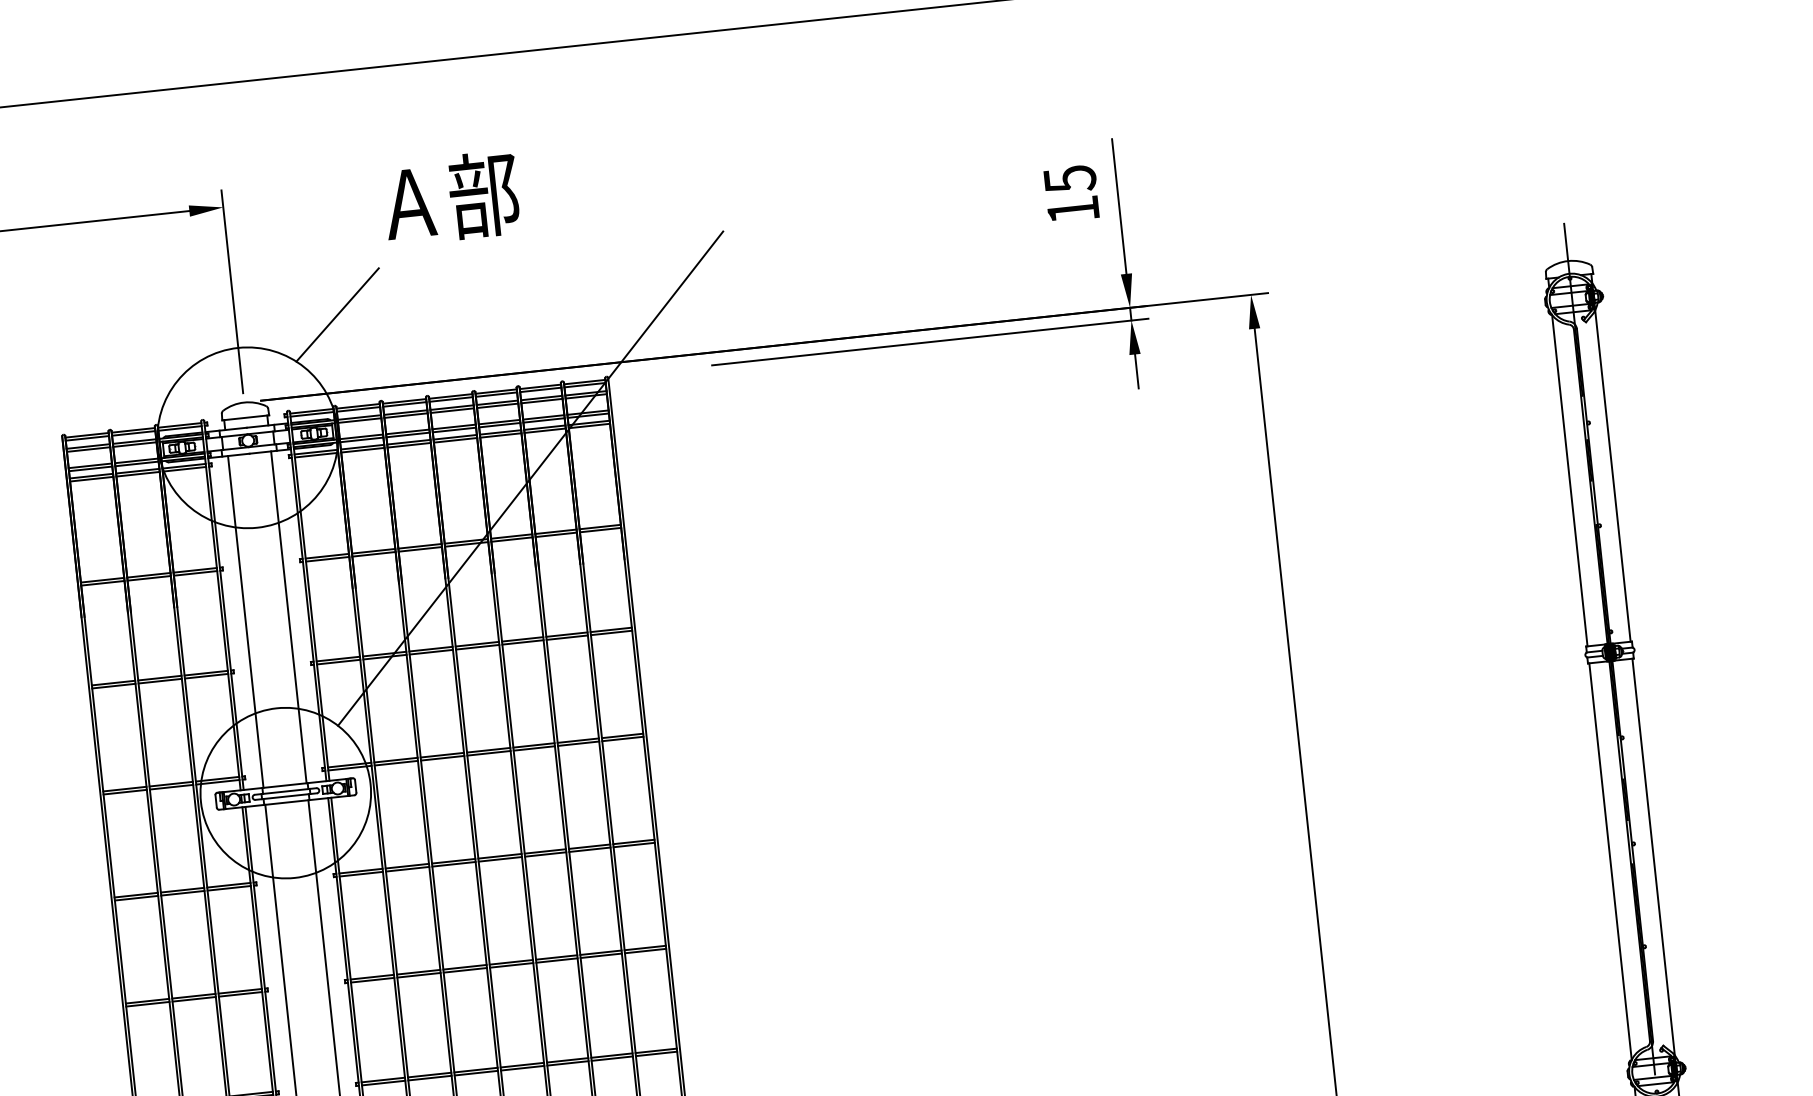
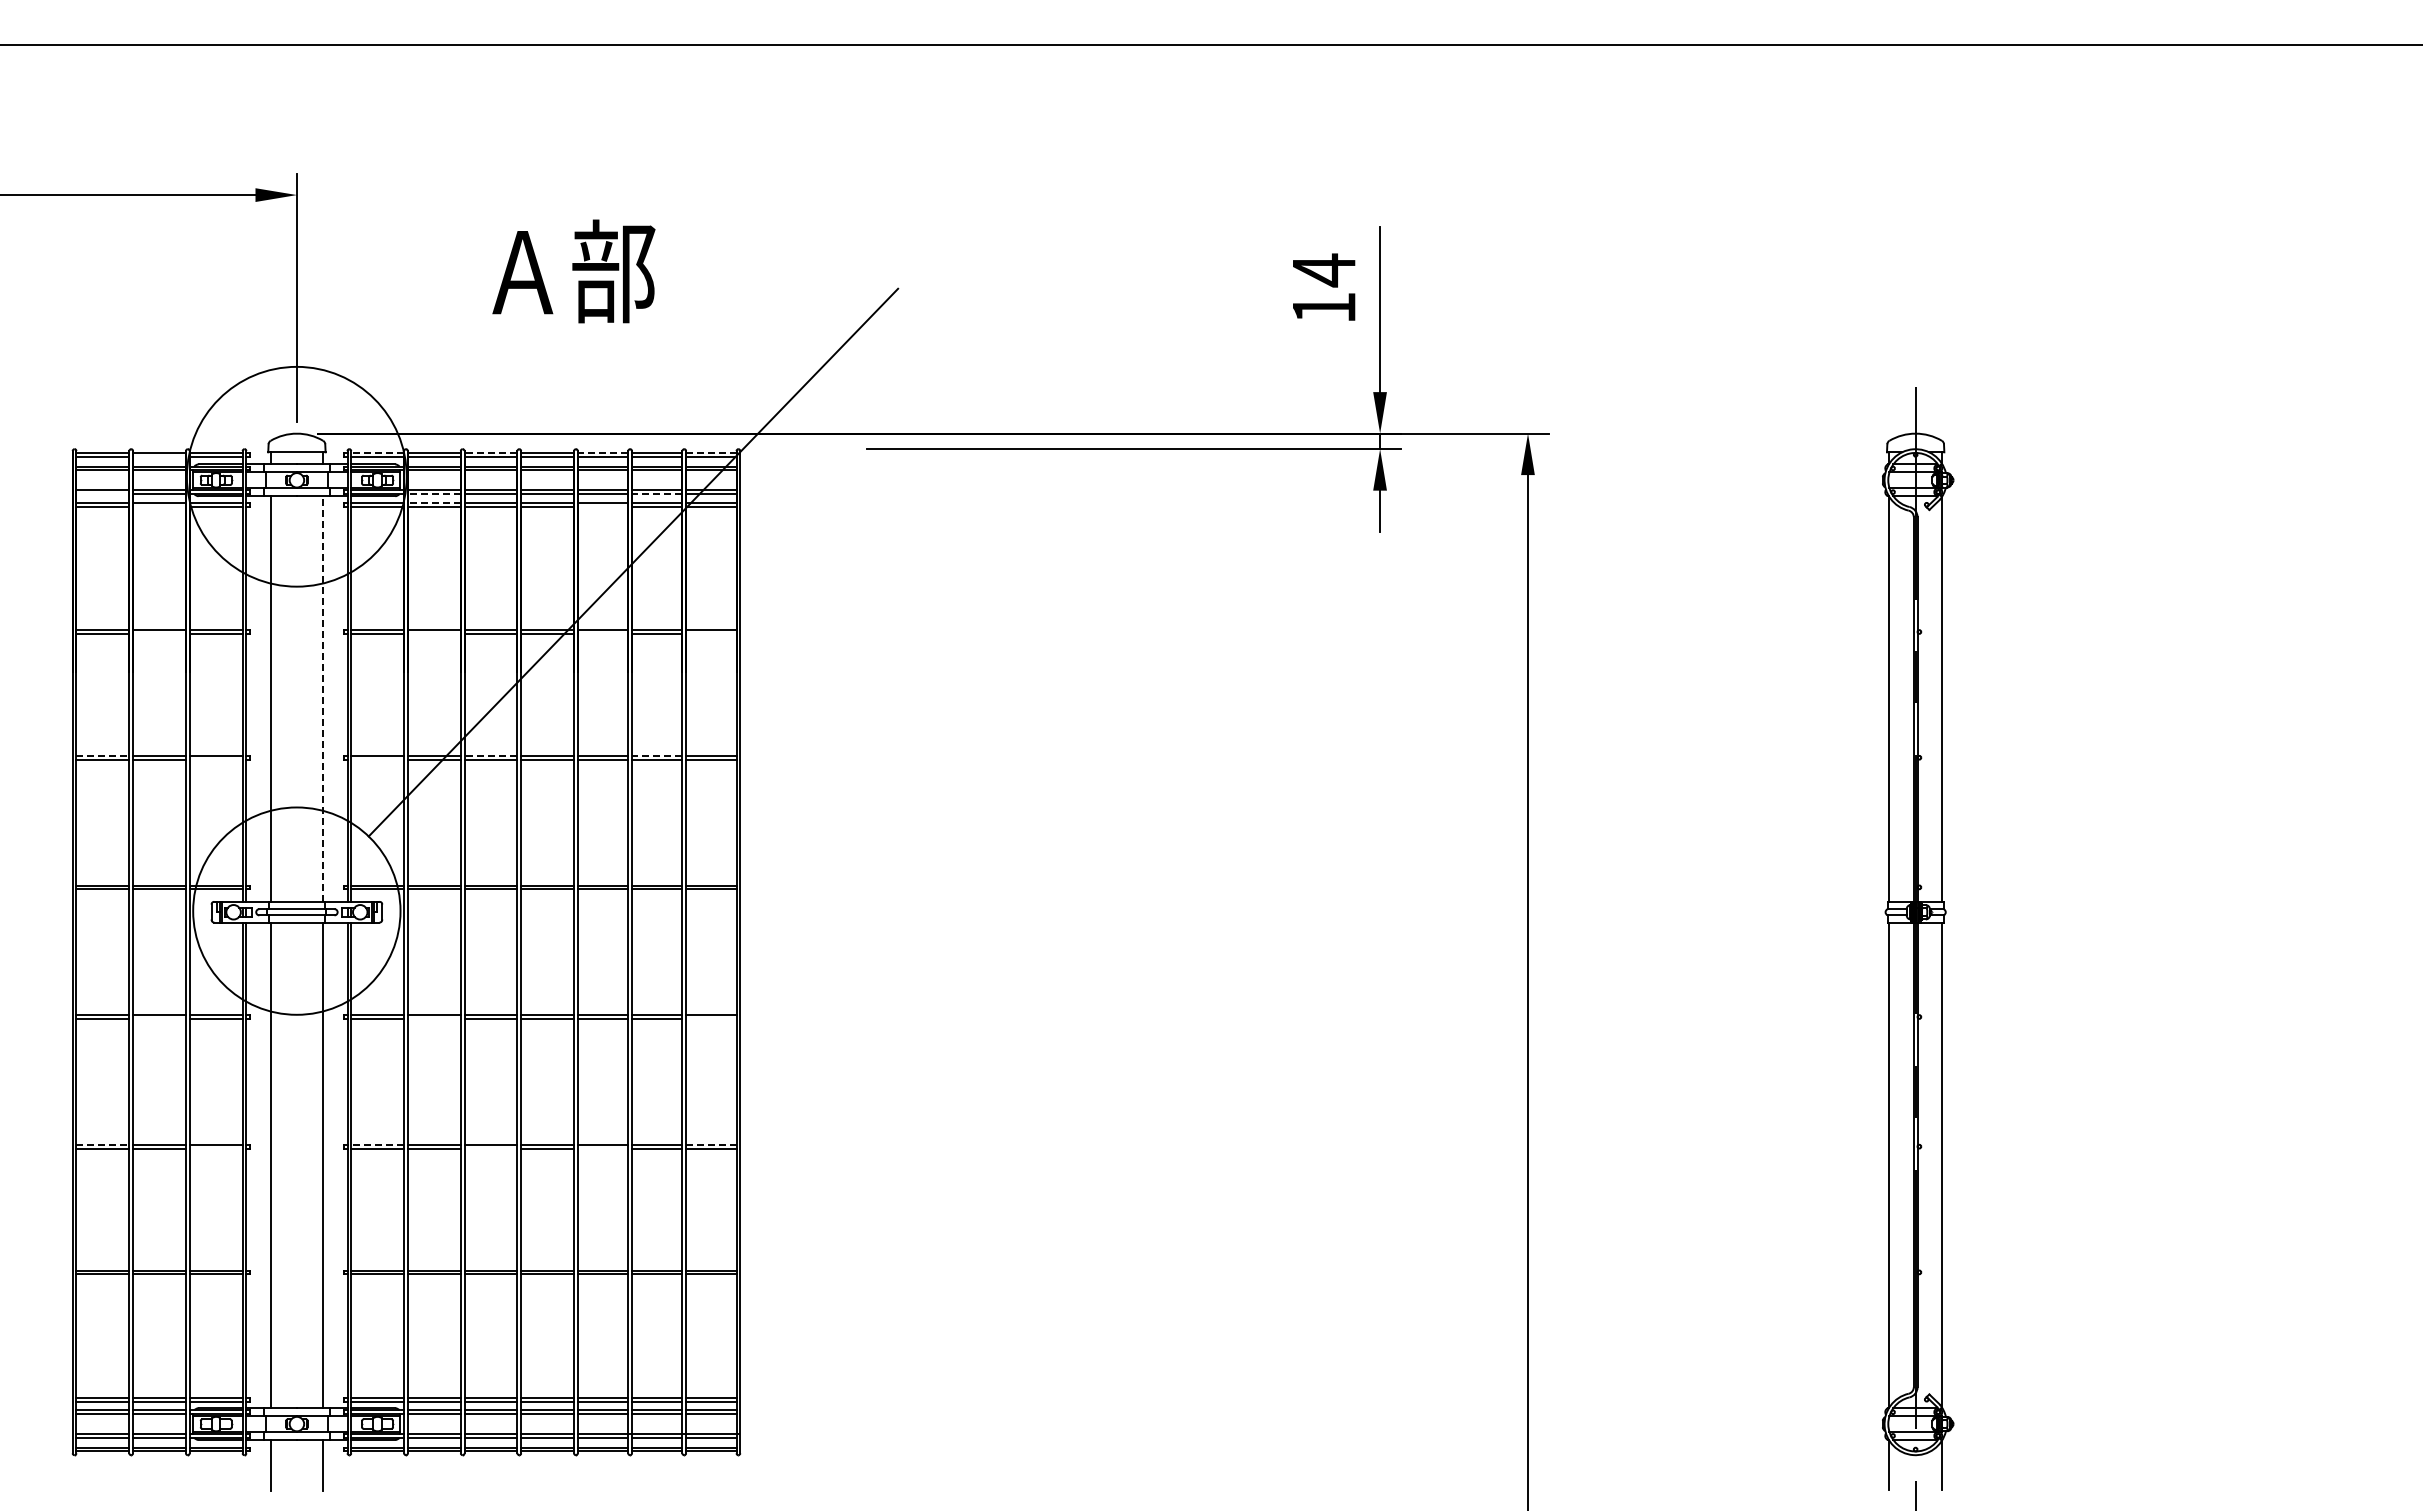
text: (1070, 179) -> (1324, 270), 15 -> 14
text: (451, 198) -> (573, 271), moved
line: (337, 314) -> (421, 339), removed
line: (584, 381) -> (710, 452), solid -> dashed
line: (495, 391) -> (602, 452), solid -> dashed
line: (404, 401) -> (490, 452), solid -> dashed
line: (311, 410) -> (377, 452), solid -> dashed
line: (543, 420) -> (656, 494), solid -> dashed
line: (133, 433) -> (159, 456), removed
line: (500, 435) -> (602, 506), removed
line: (361, 440) -> (433, 494), solid -> dashed
line: (361, 446) -> (433, 502), solid -> dashed
line: (90, 469) -> (102, 494), removed
line: (138, 474) -> (159, 506), removed
line: (600, 529) -> (711, 633), removed
line: (511, 539) -> (602, 633), removed
line: (373, 554) -> (433, 633), removed
line: (149, 578) -> (159, 633), removed
line: (289, 617) -> (323, 699), solid -> dashed
line: (566, 634) -> (656, 755), solid -> dashed
line: (430, 648) -> (490, 755), solid -> dashed
line: (338, 662) -> (377, 759), removed
line: (205, 676) -> (215, 759), removed
line: (114, 682) -> (103, 755), solid -> dashed
line: (634, 844) -> (711, 1018), removed
line: (406, 868) -> (433, 1018), removed
line: (182, 892) -> (159, 1018), removed
line: (644, 947) -> (710, 1144), solid -> dashed
line: (556, 960) -> (602, 1148), removed
line: (464, 970) -> (490, 1148), removed
line: (372, 976) -> (377, 1144), solid -> dashed
line: (239, 994) -> (215, 1148), removed
line: (148, 1000) -> (103, 1144), solid -> dashed

